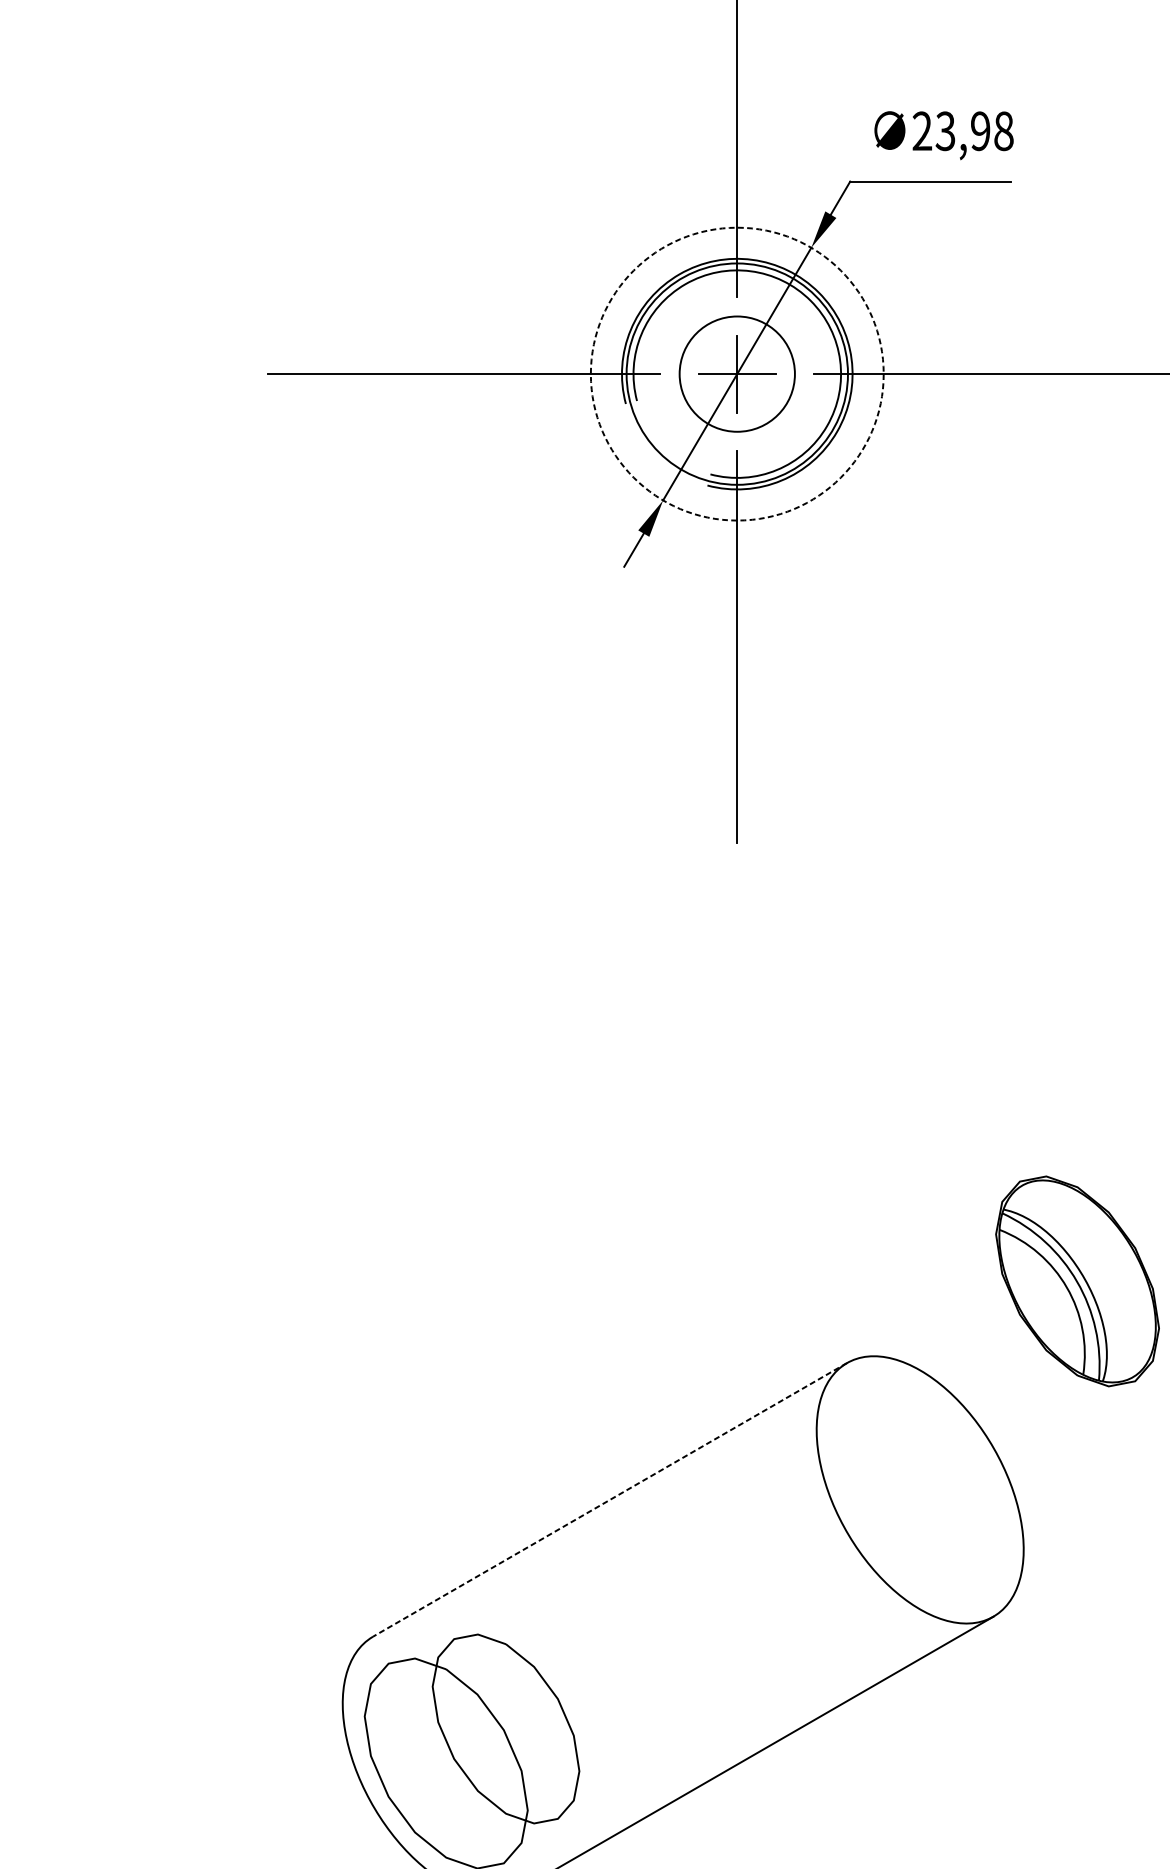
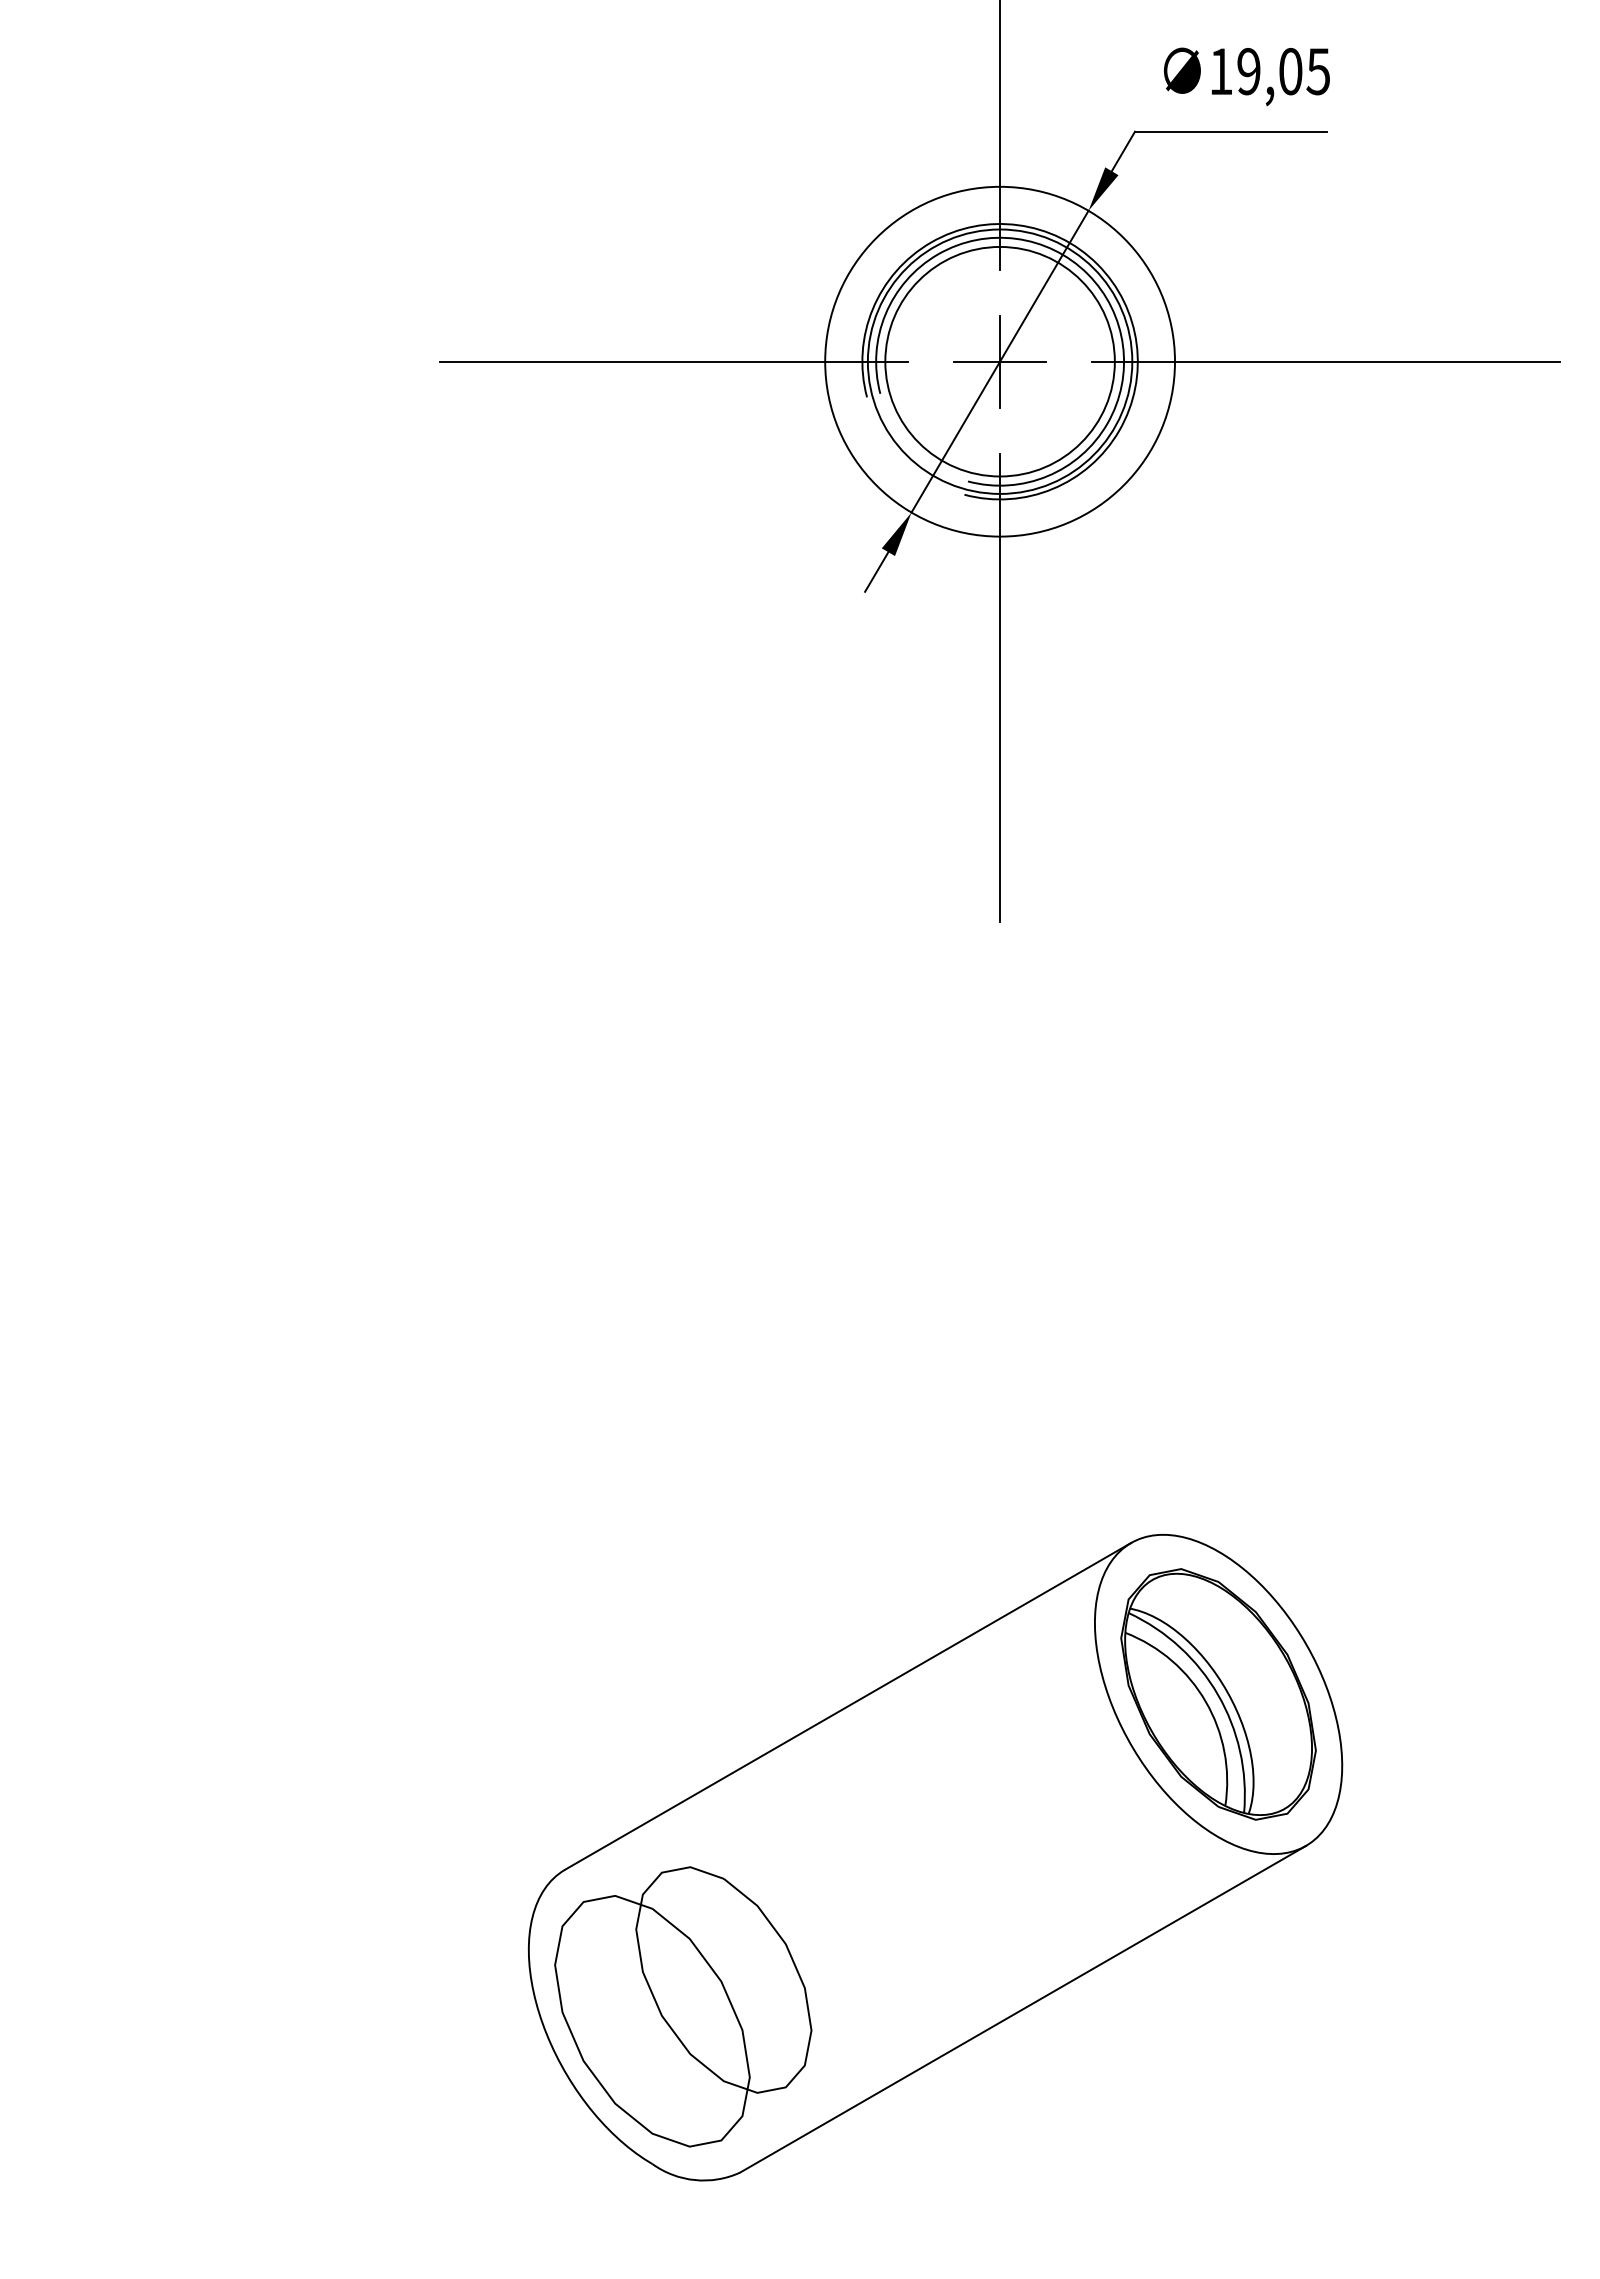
text: (962, 131) -> (1269, 71), 23,98 -> 19,05
circle: (736, 373) -> (999, 361), size x1.67
circle: (737, 373) -> (1000, 361), dashed -> solid
part: (1077, 1281) -> (1218, 1694), moved
line: (610, 1499) -> (848, 1706), dashed -> solid

